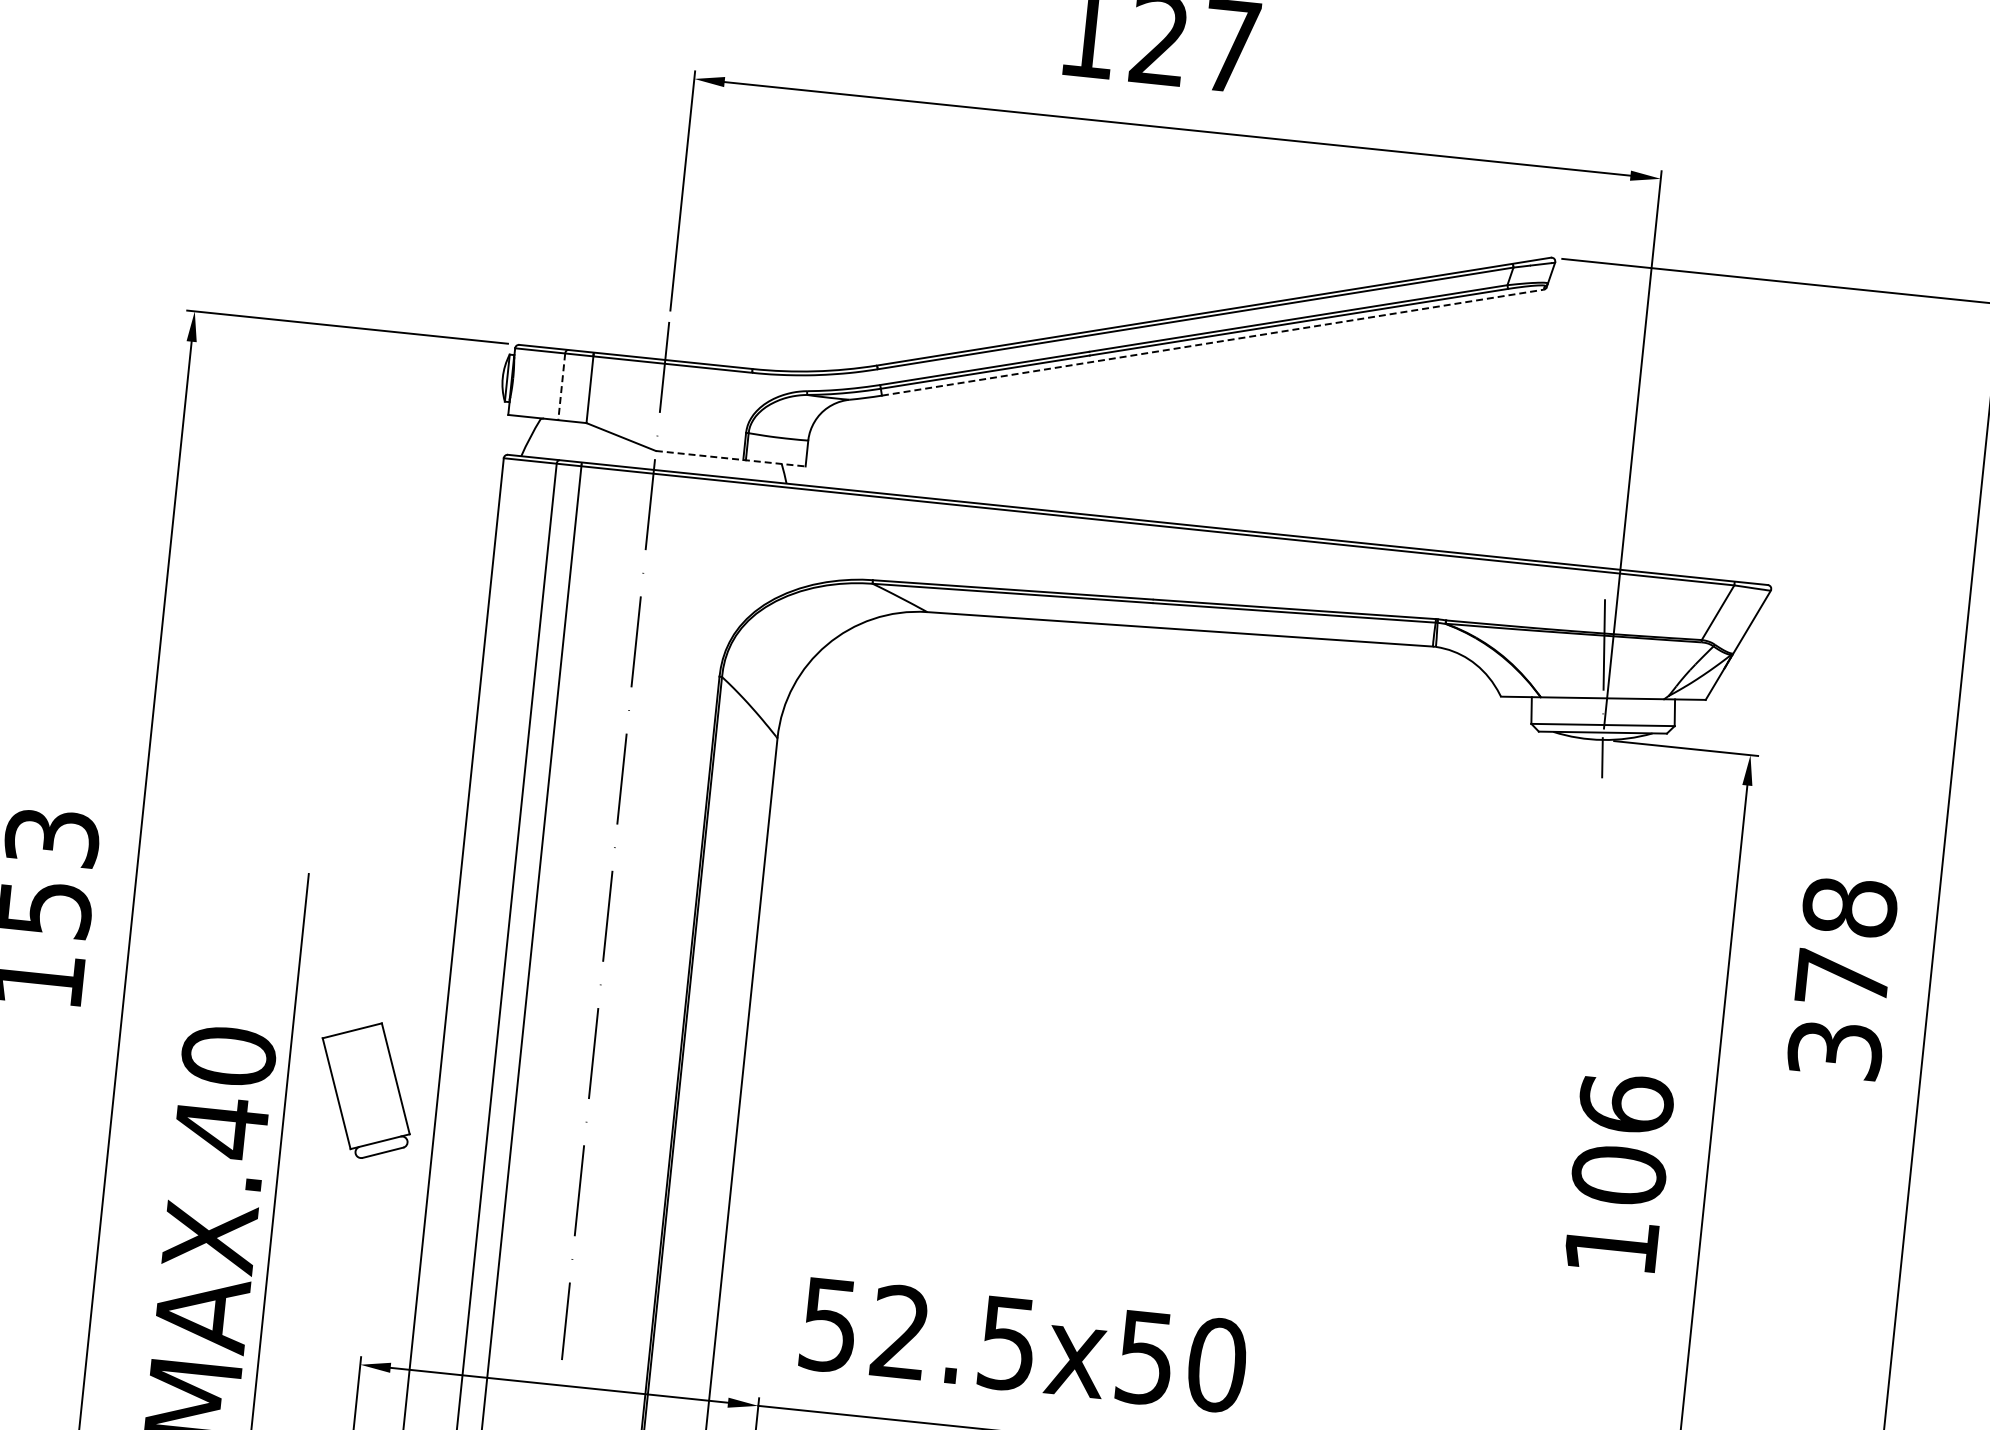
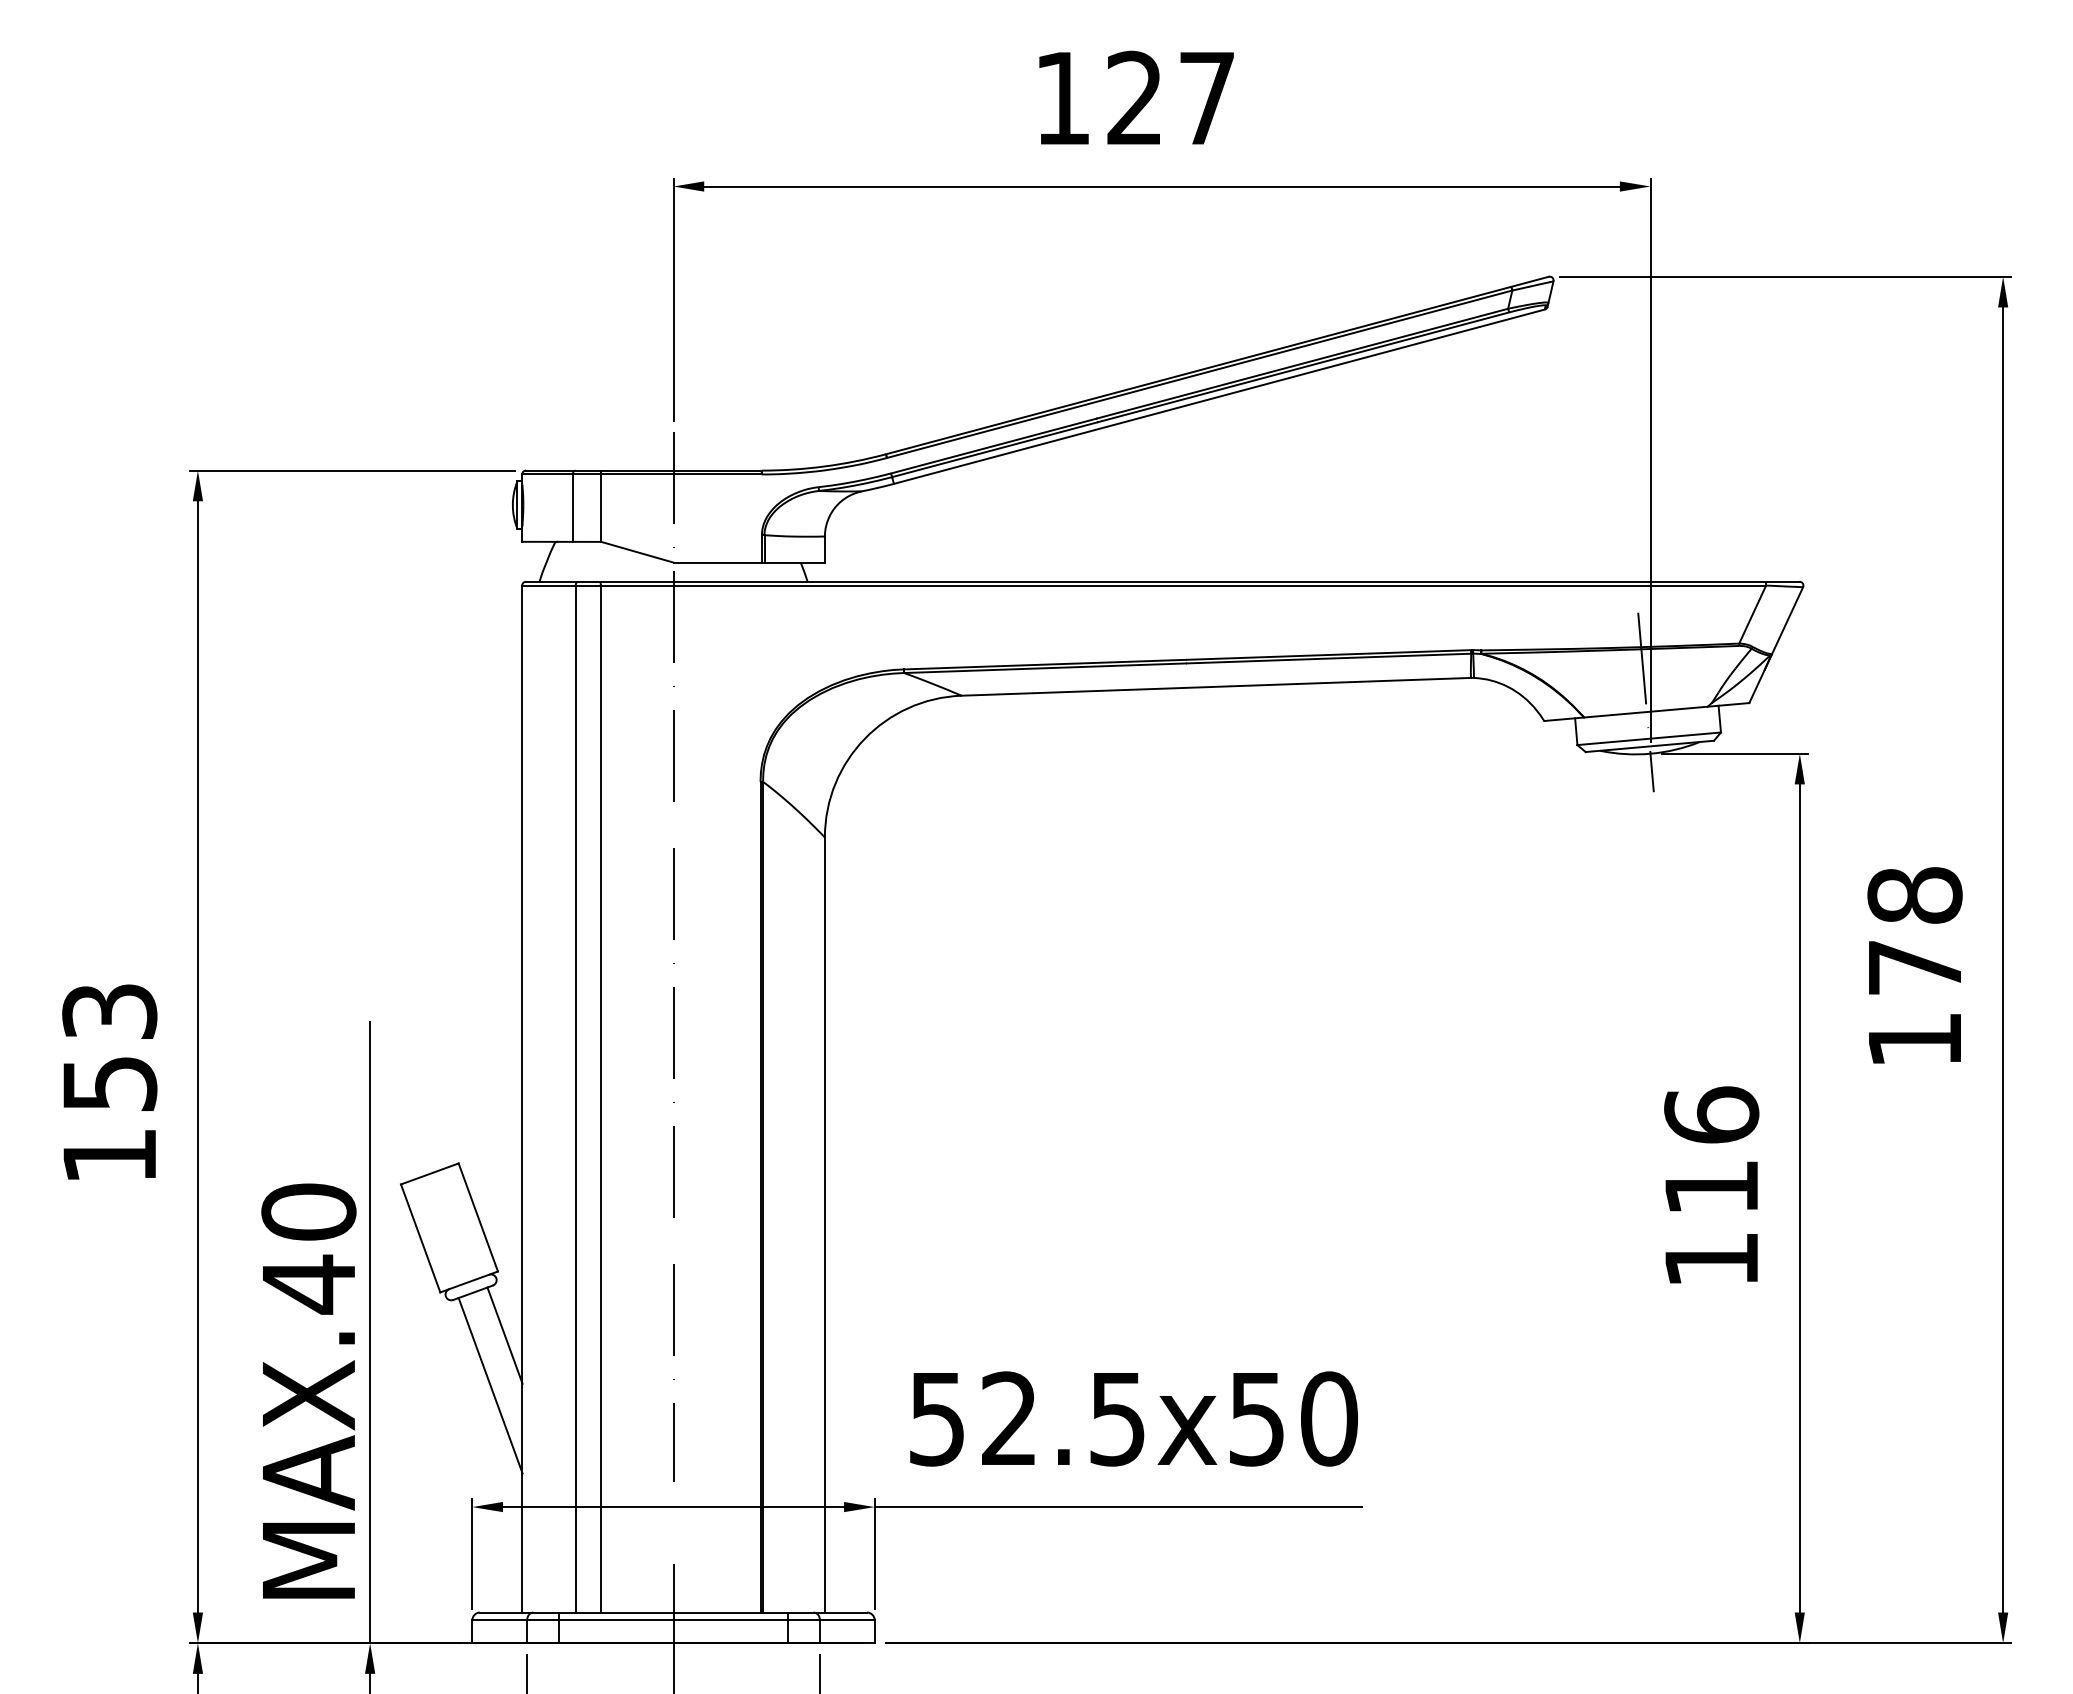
line: (1212, 342) -> (1219, 396), dashed -> solid
line: (561, 387) -> (572, 508), dashed -> solid
line: (731, 458) -> (749, 562), dashed -> solid
text: (1834, 1049) -> (1914, 1039), 378 -> 178
text: (1618, 1175) -> (1711, 1187), 106 -> 116
line: (409, 1198) -> (504, 1335), added
line: (390, 1246) -> (490, 1385), added

